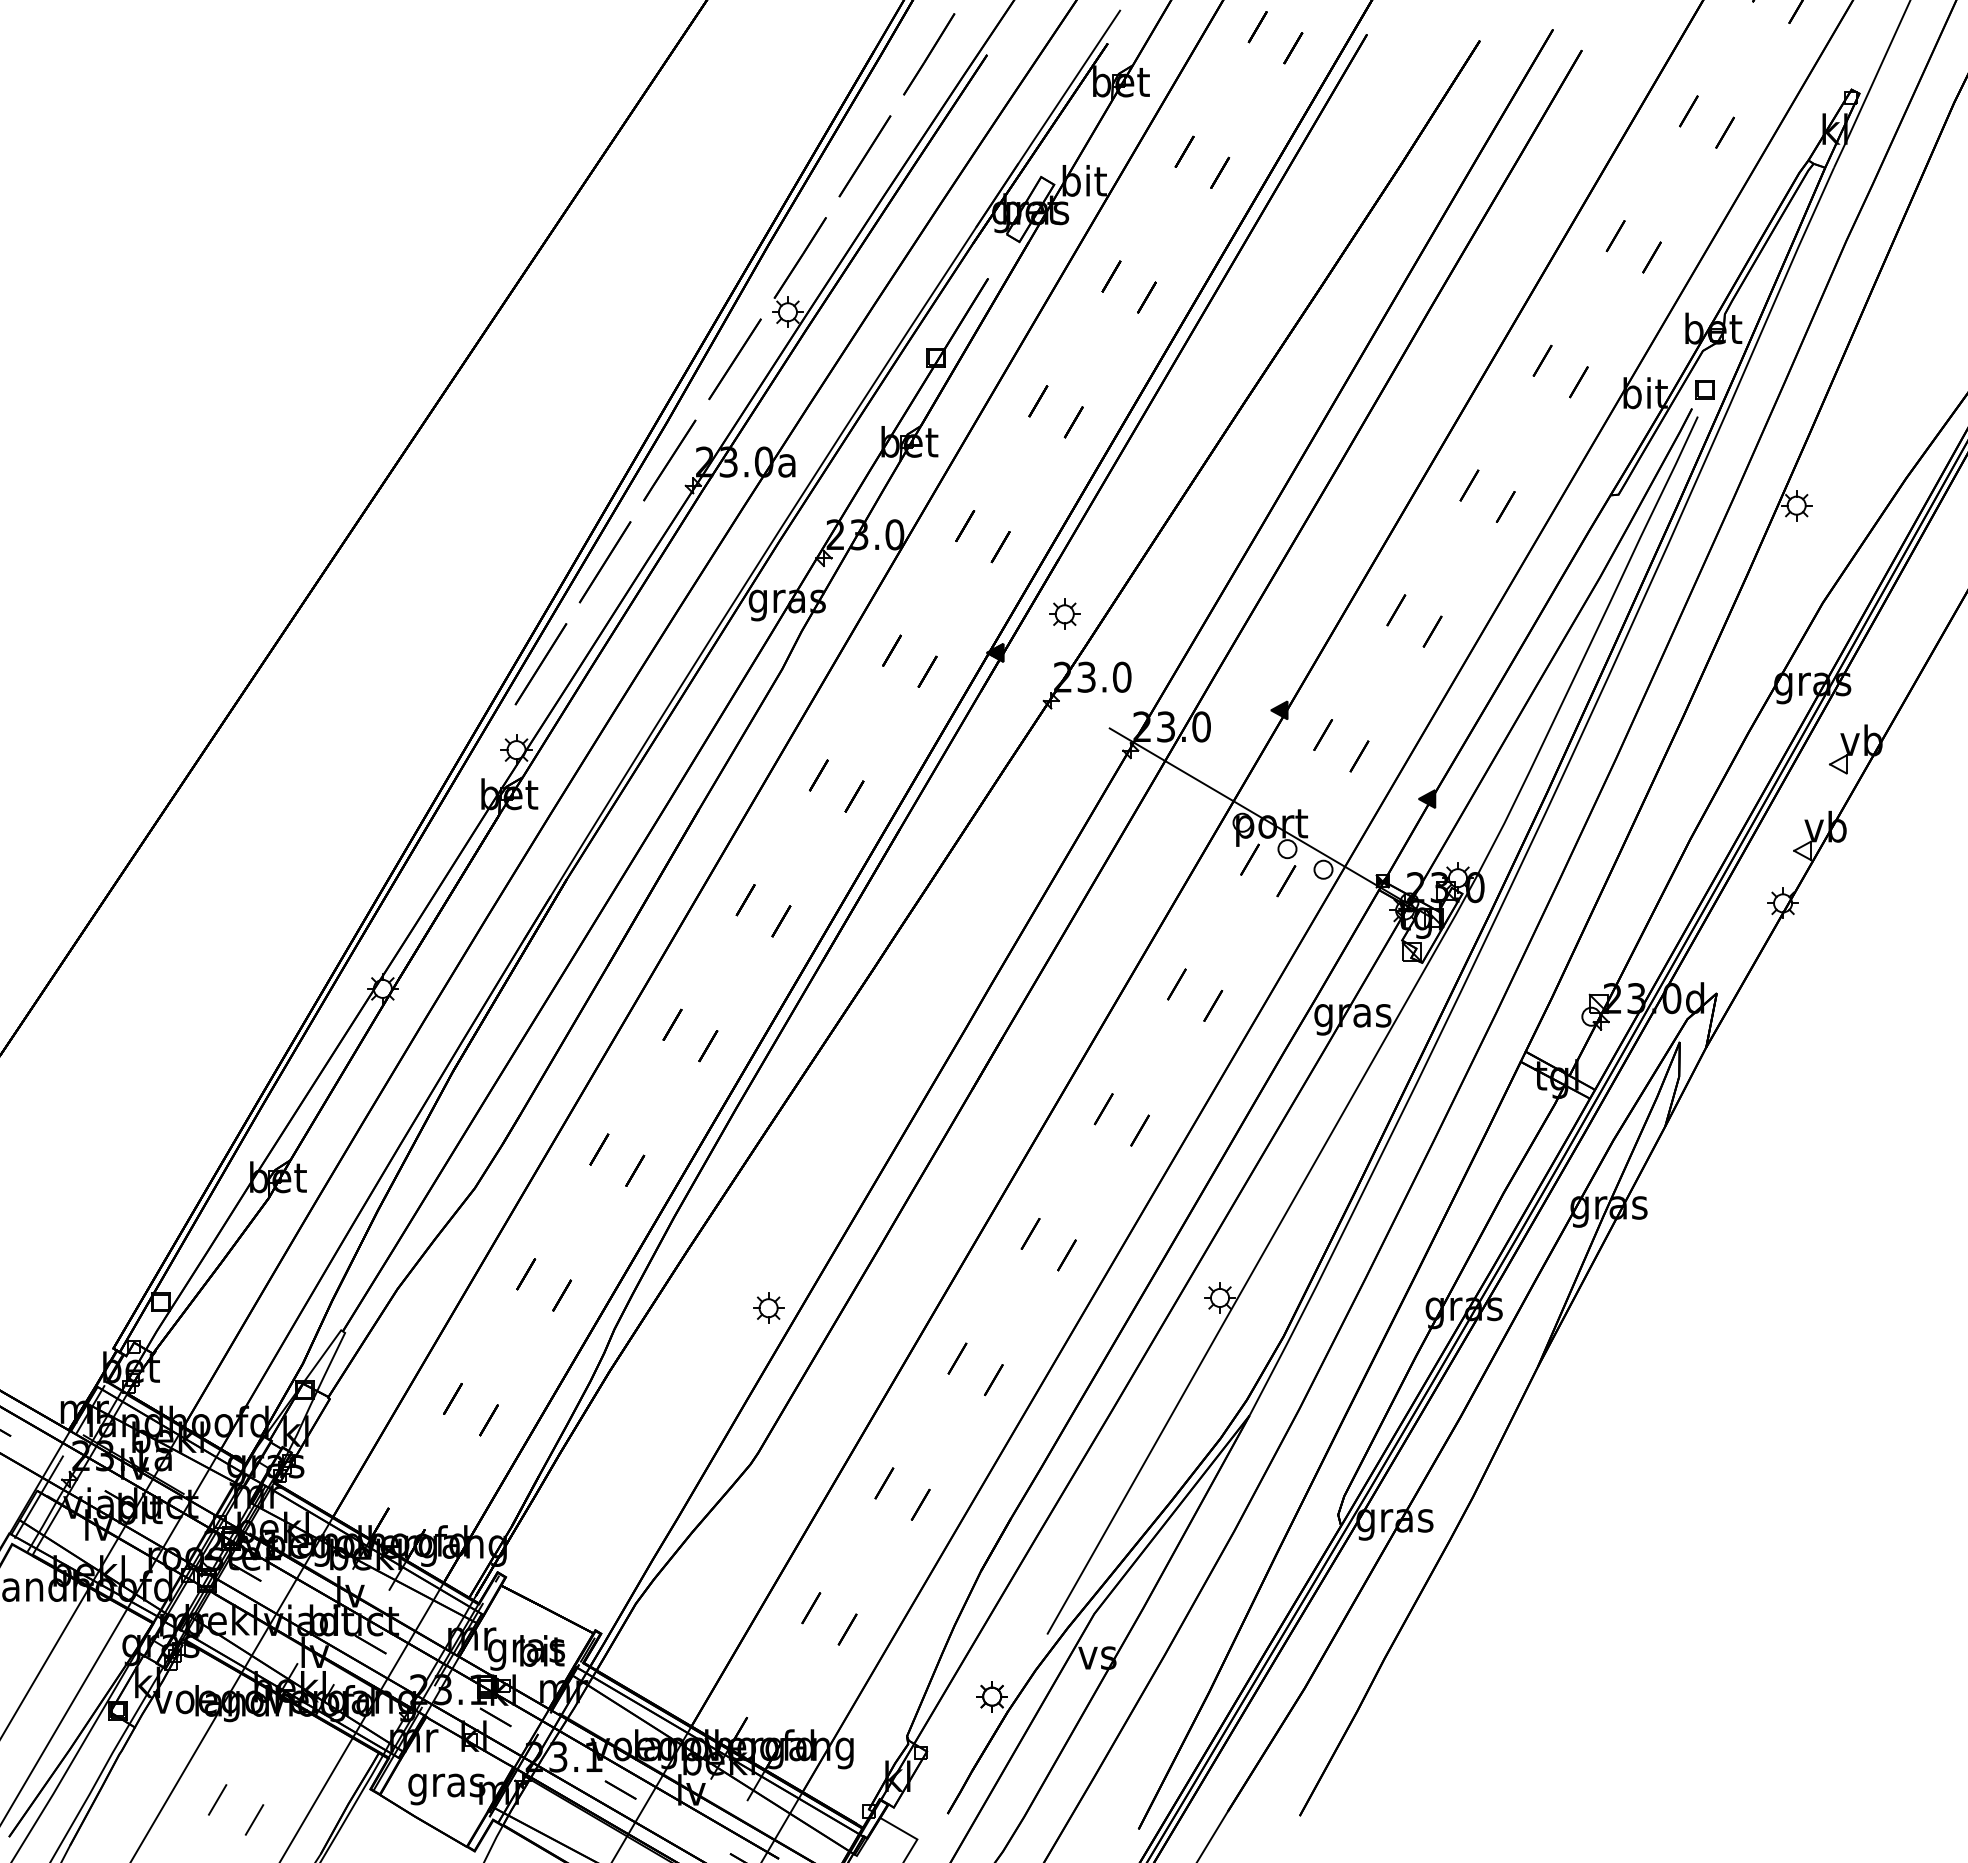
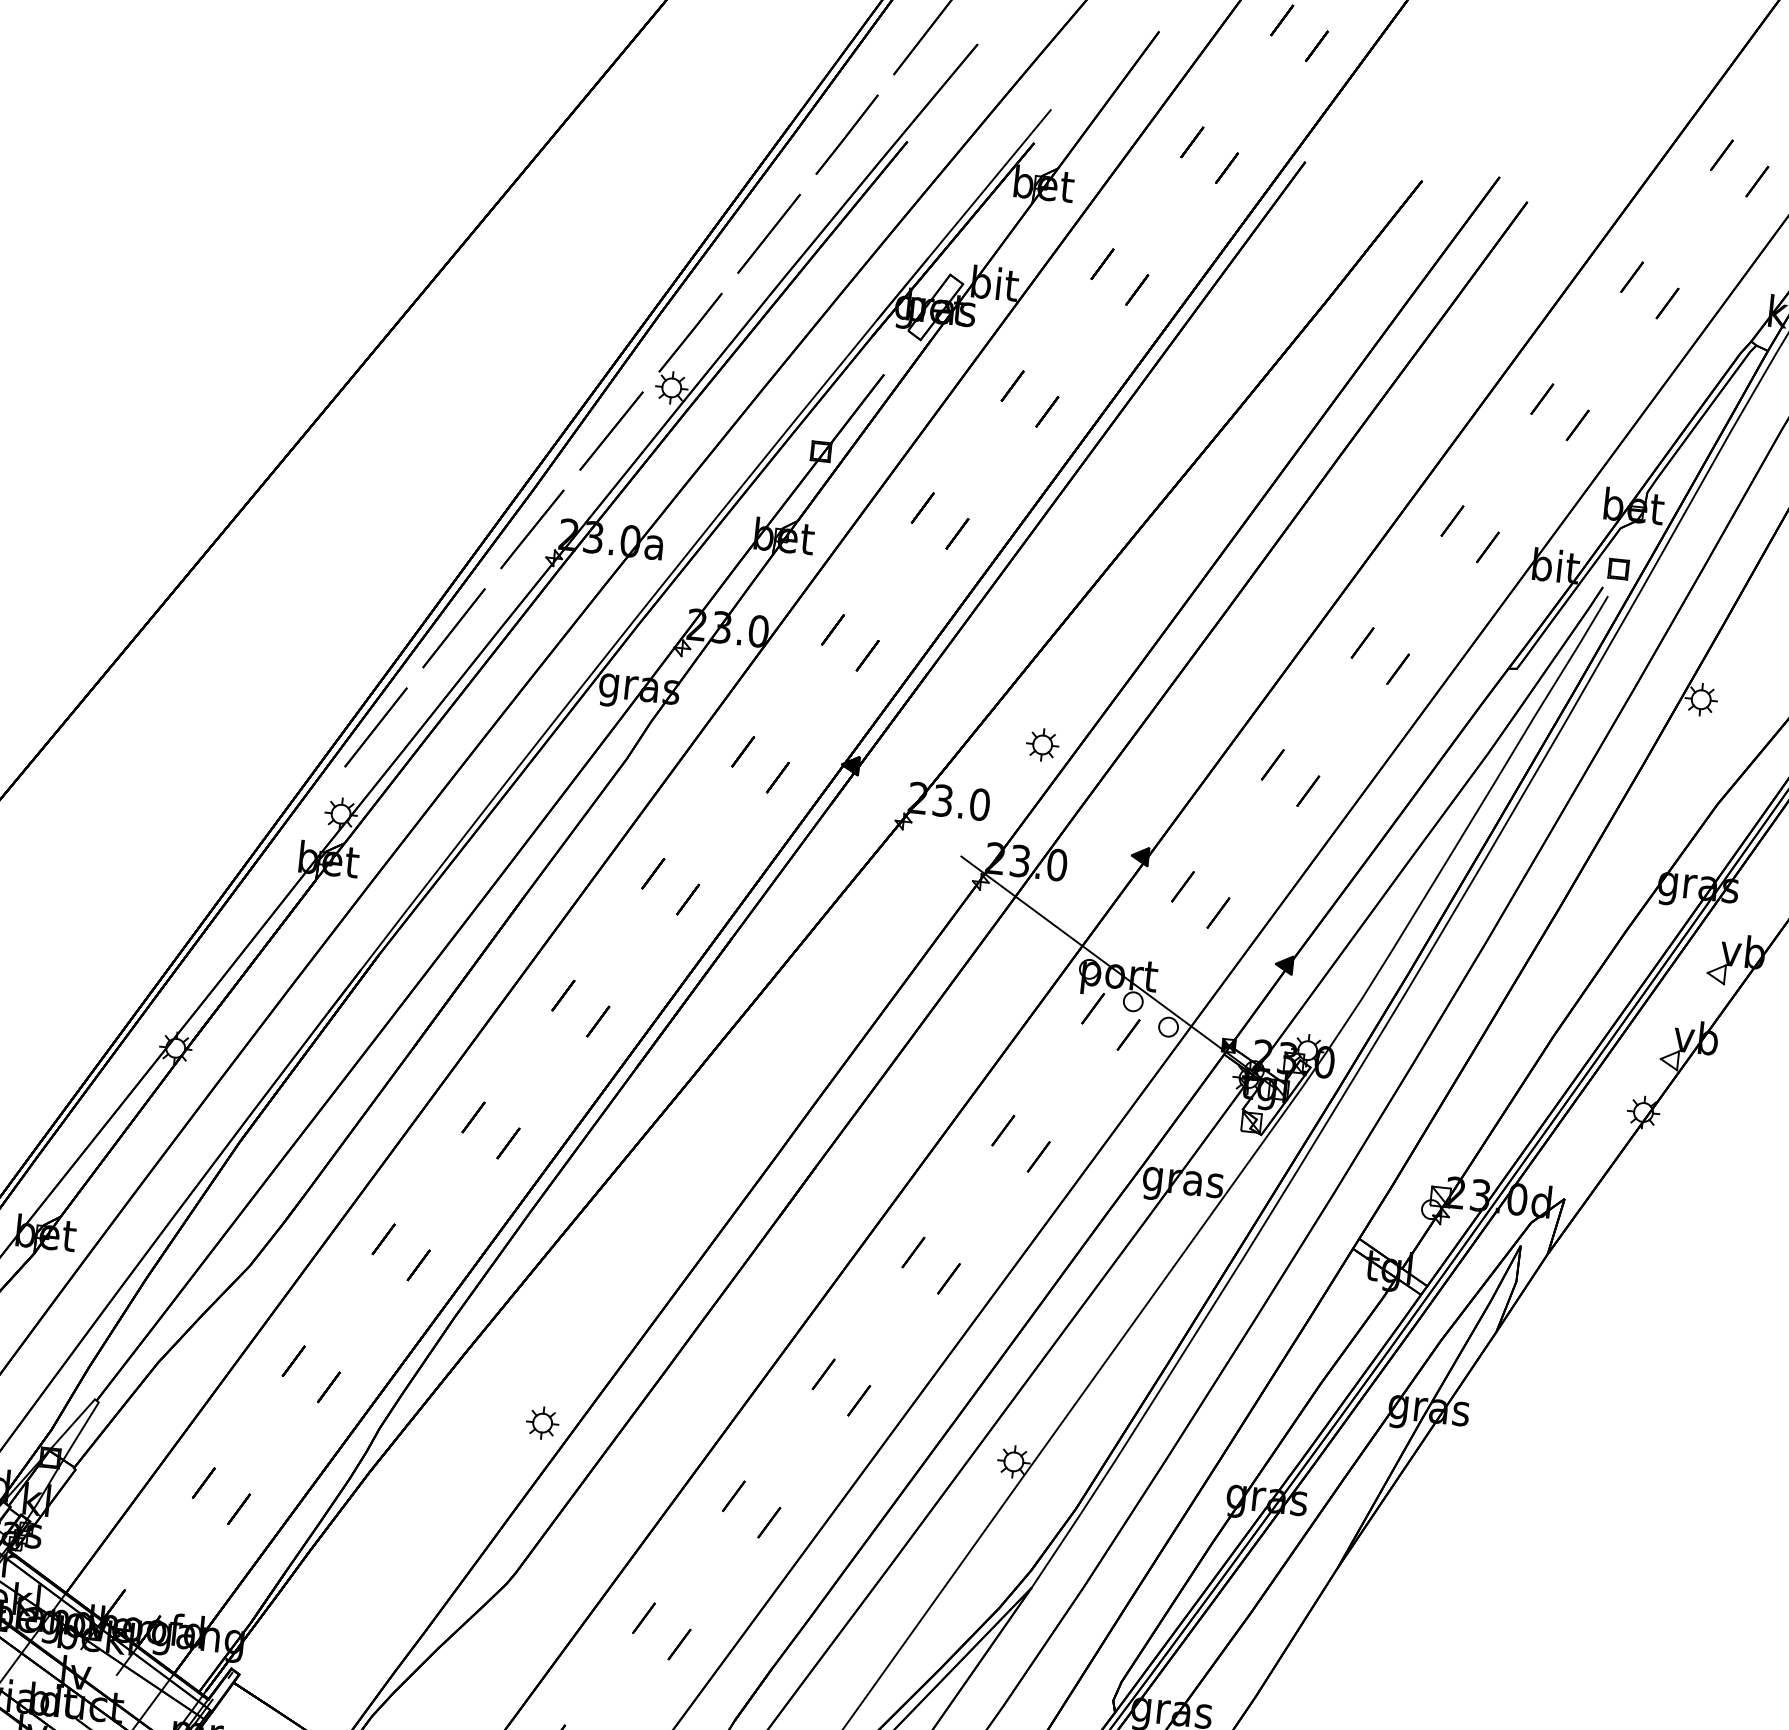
part: (1064, 613) -> (1042, 744), moved

